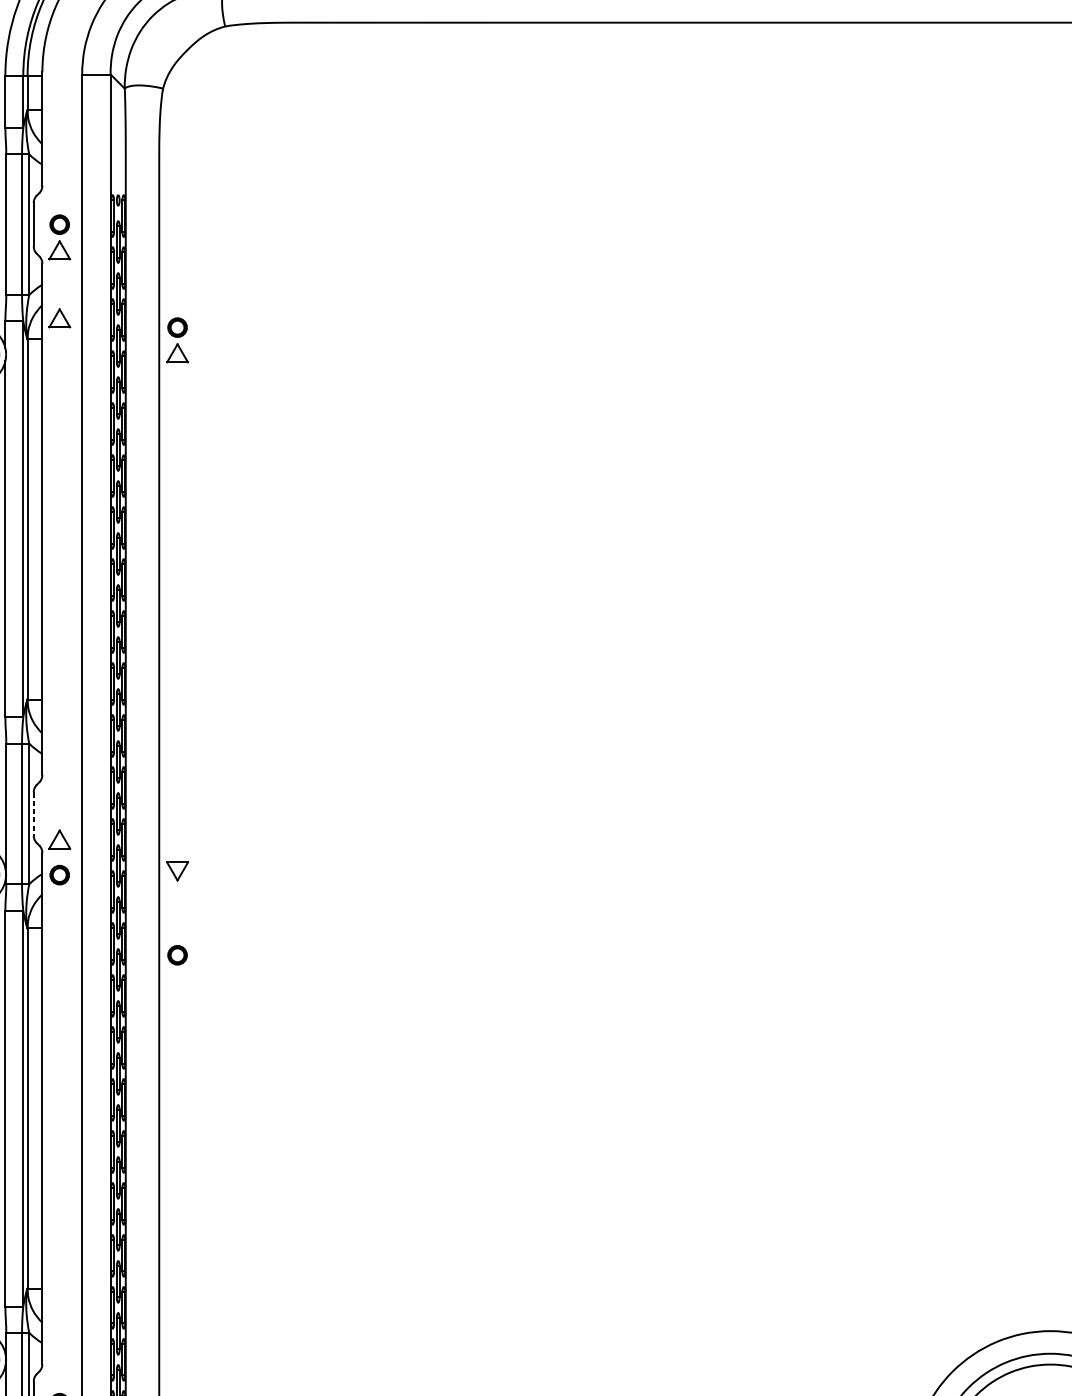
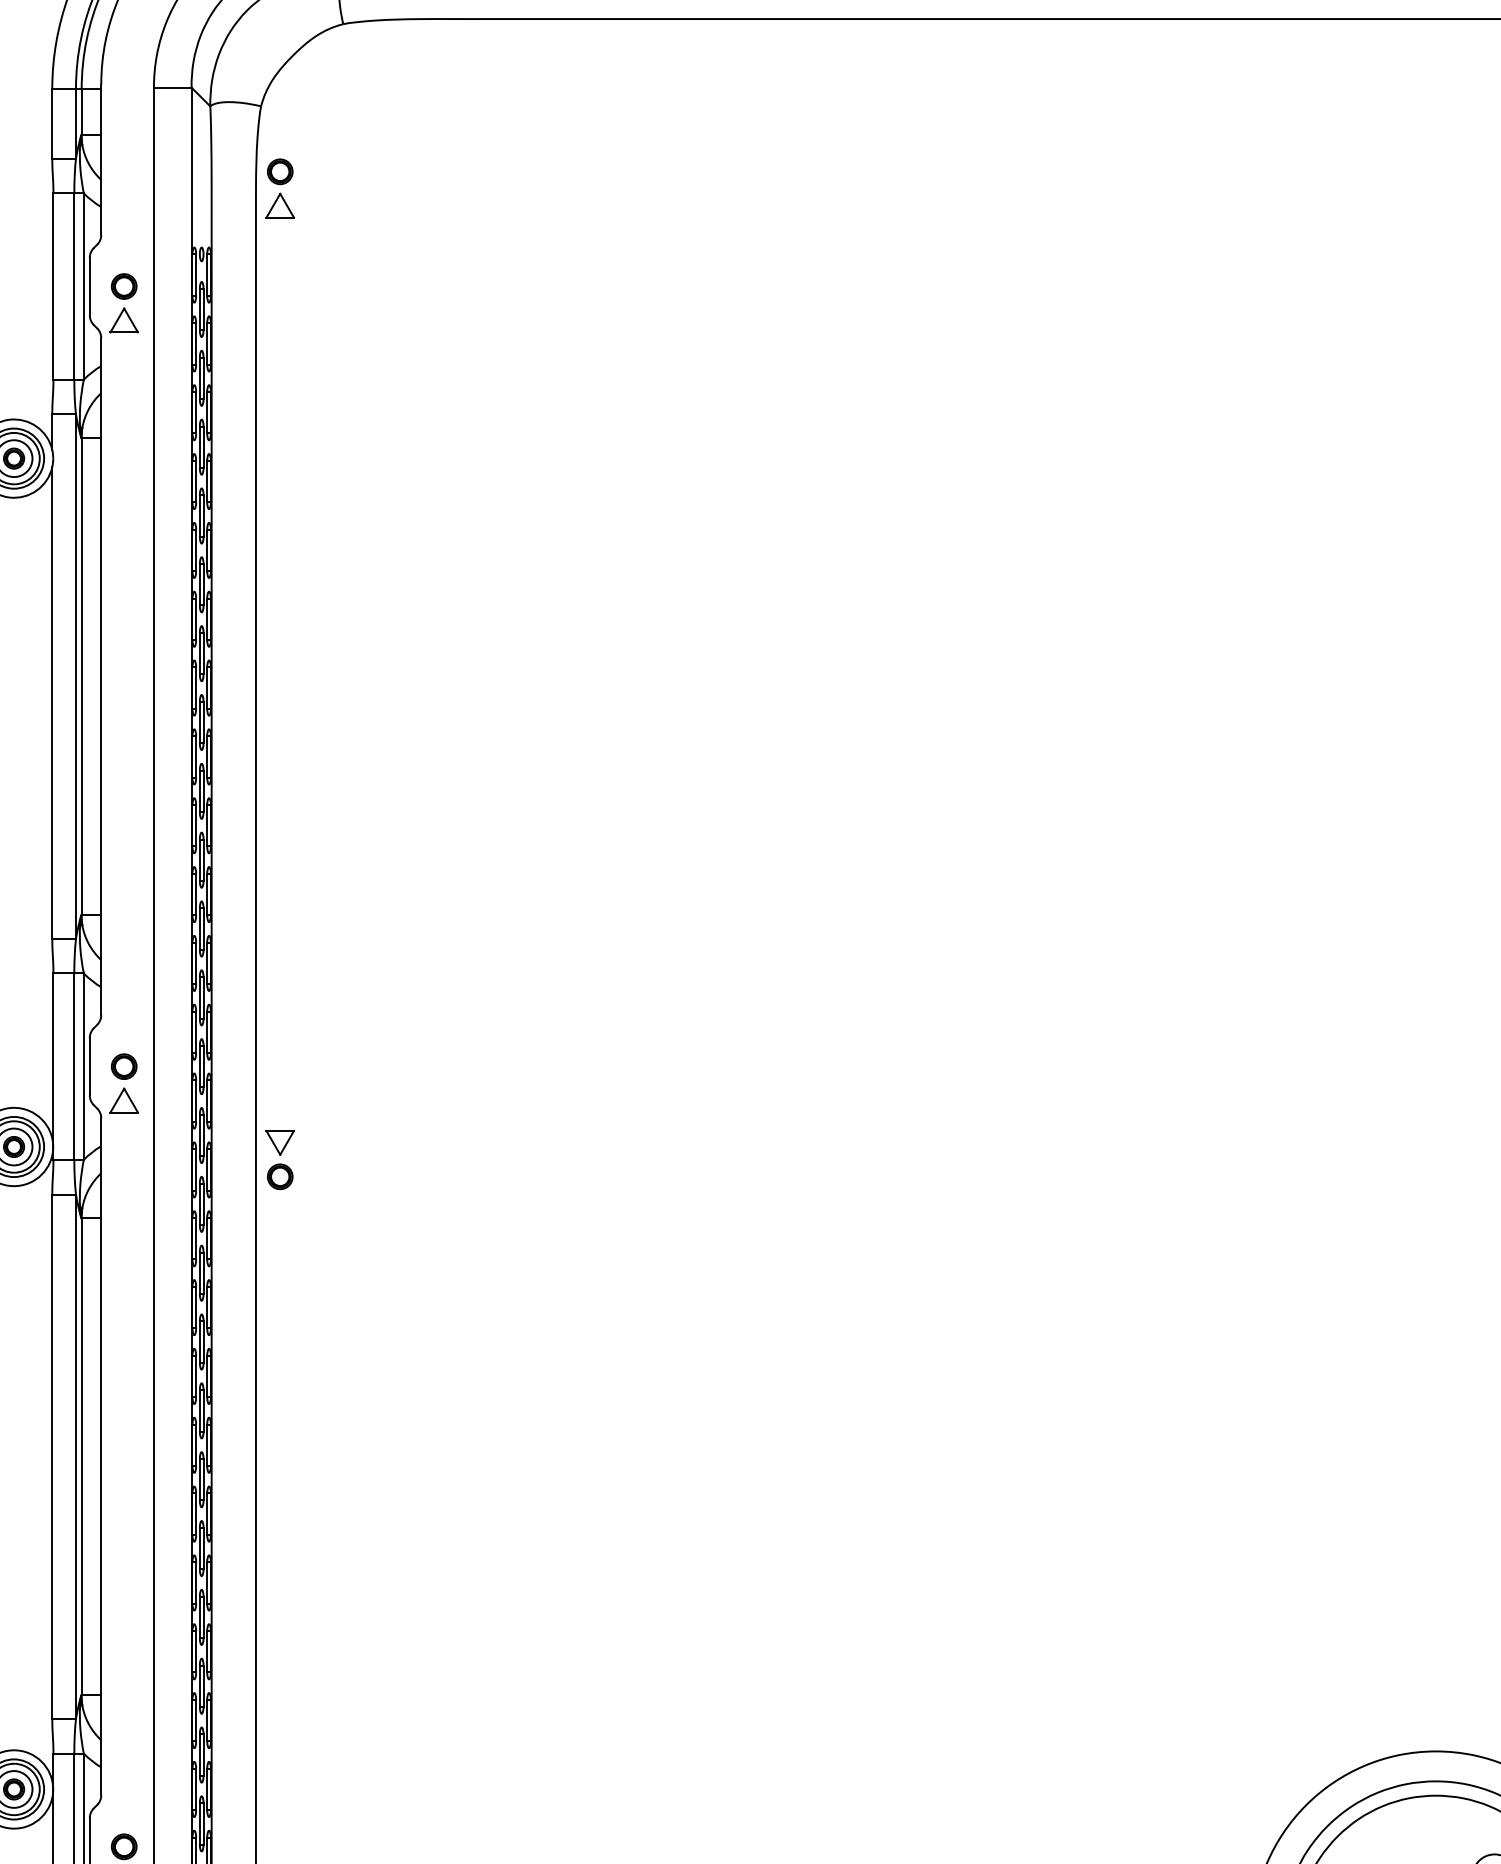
part: (59, 318) -> (123, 410), removed
part: (177, 340) -> (279, 188), moved
line: (33, 813) -> (89, 1066), dashed -> solid
part: (59, 874) -> (124, 1066), moved
part: (177, 955) -> (280, 1176), moved

